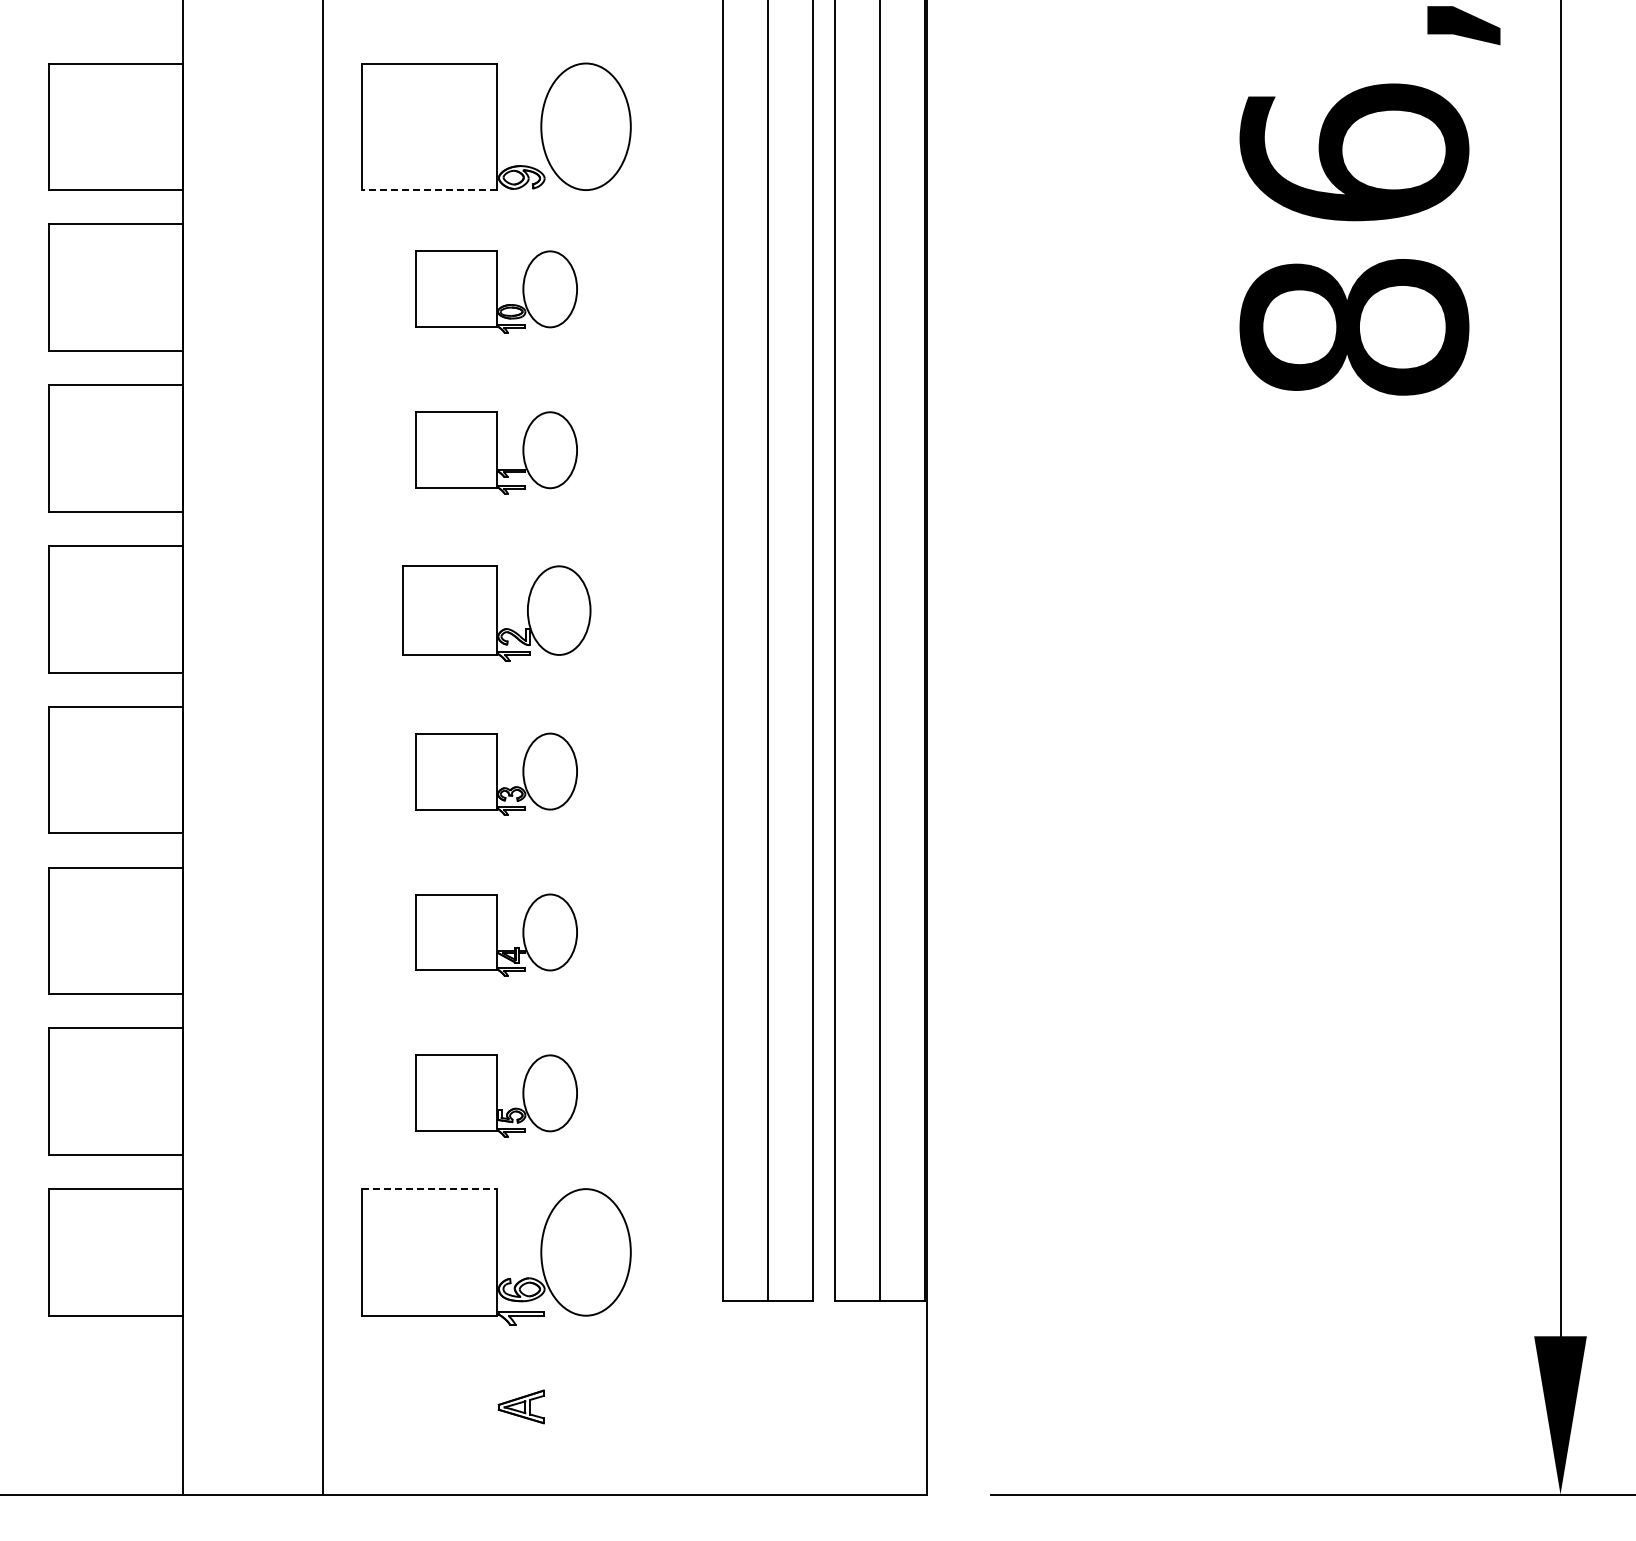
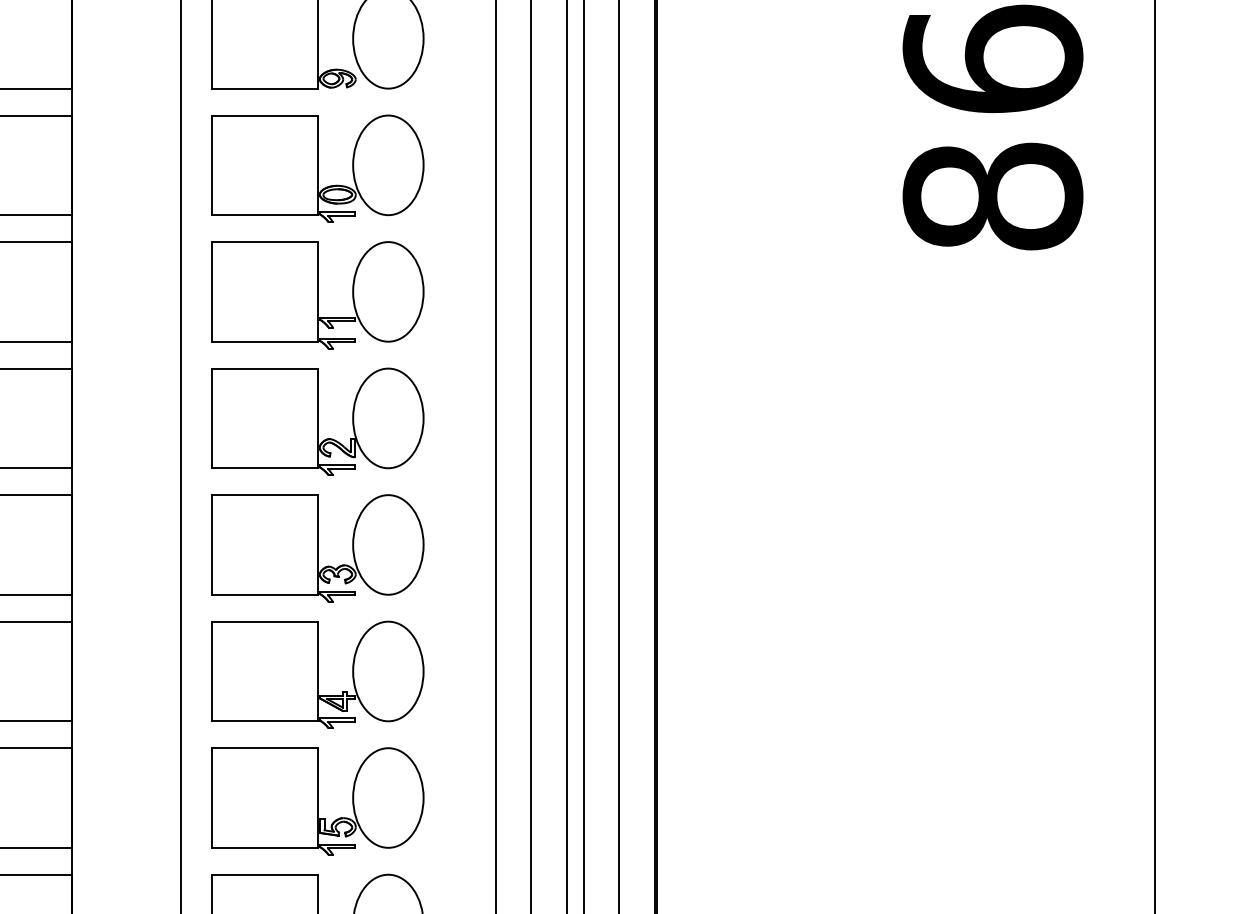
line: (428, 190) -> (264, 88), dashed -> solid
part: (496, 291) -> (317, 168), size x1.67
part: (496, 452) -> (317, 295), size x1.67
part: (496, 613) -> (317, 421), size x1.43
part: (496, 773) -> (317, 547), size x1.67
part: (496, 934) -> (317, 674), size x1.67
part: (496, 1095) -> (317, 801), size x1.67
line: (429, 1189) -> (265, 875), dashed -> solid

